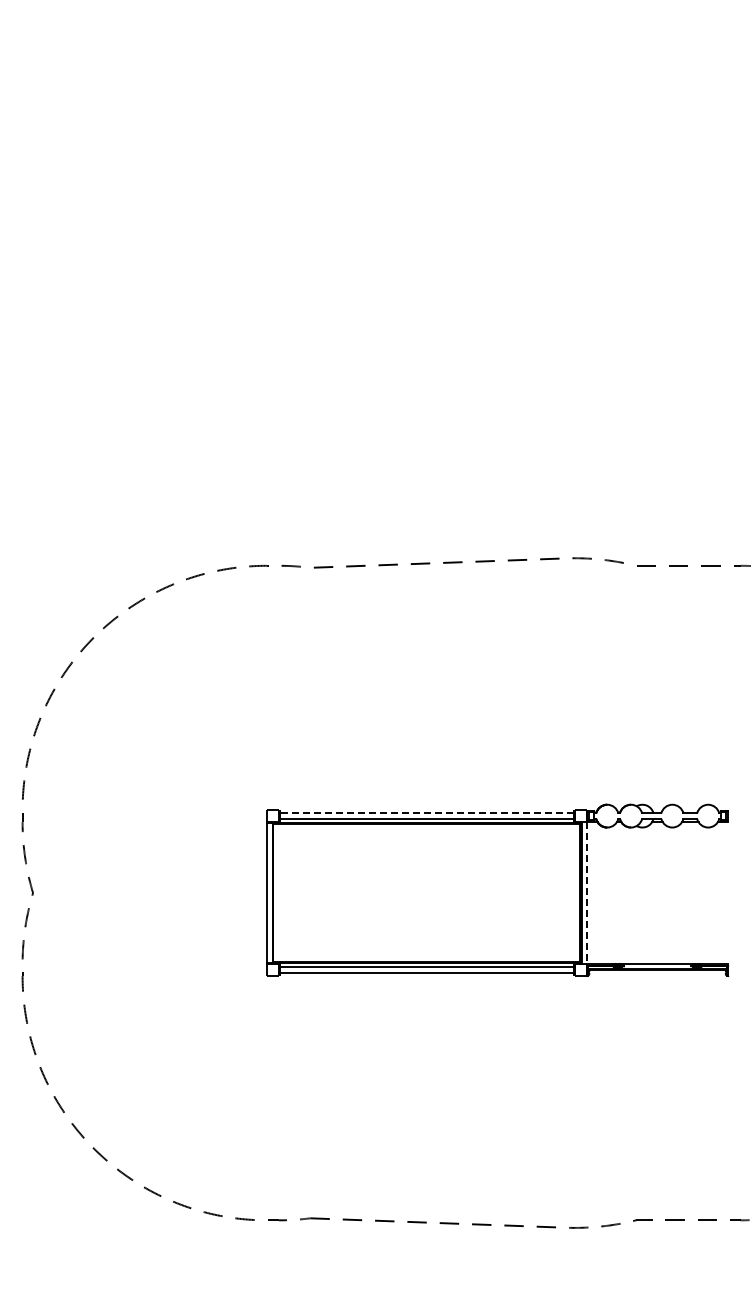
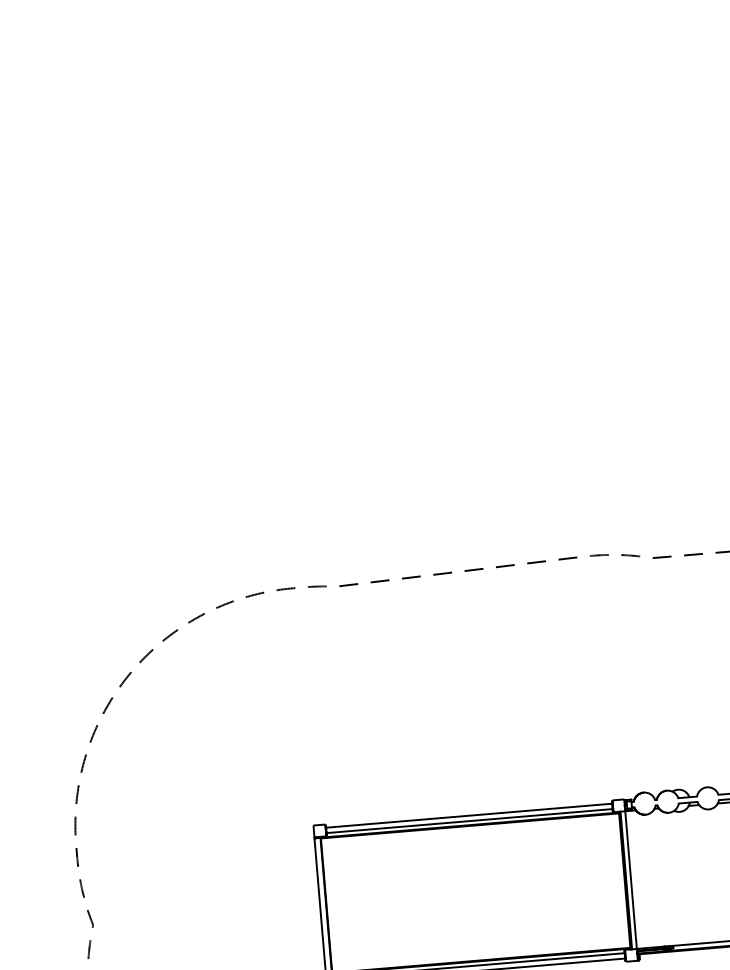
line: (426, 813) -> (468, 815), dashed -> solid
line: (586, 893) -> (630, 880), dashed -> solid

